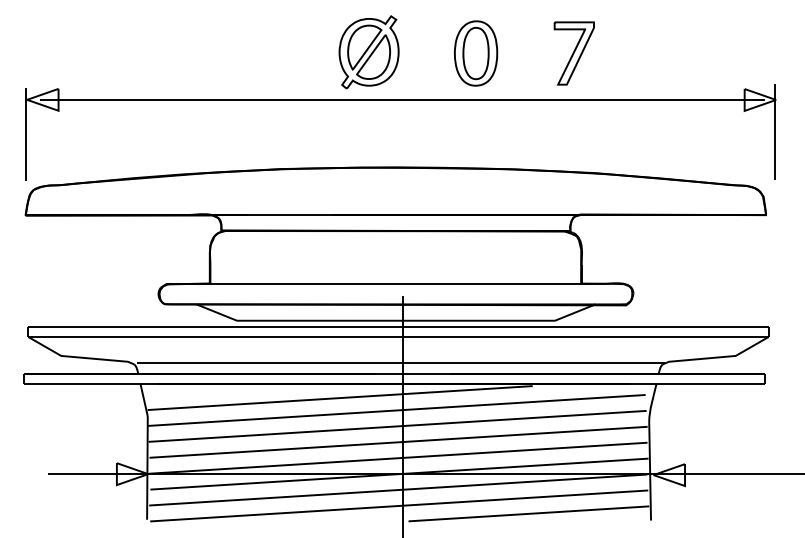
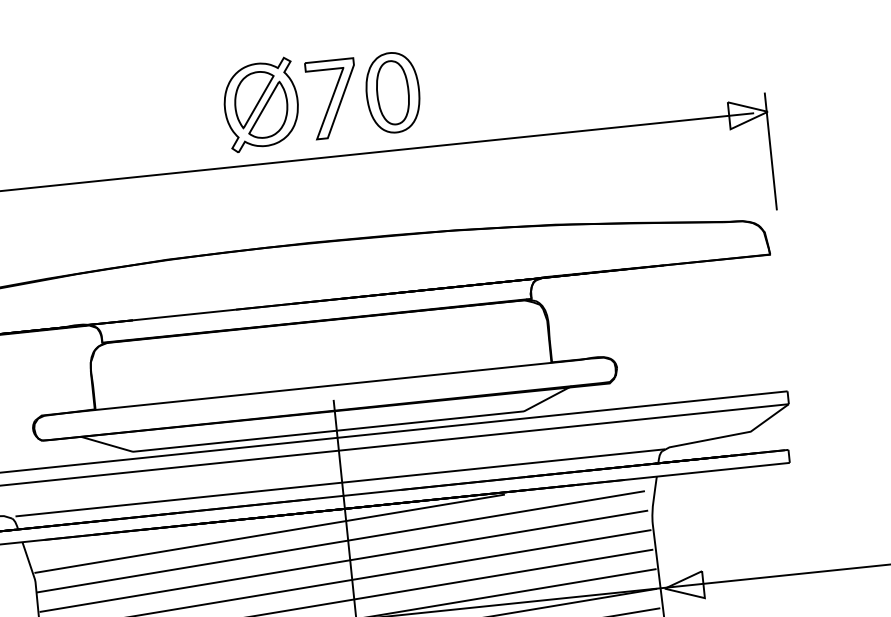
part: (573, 53) -> (332, 99), moved

